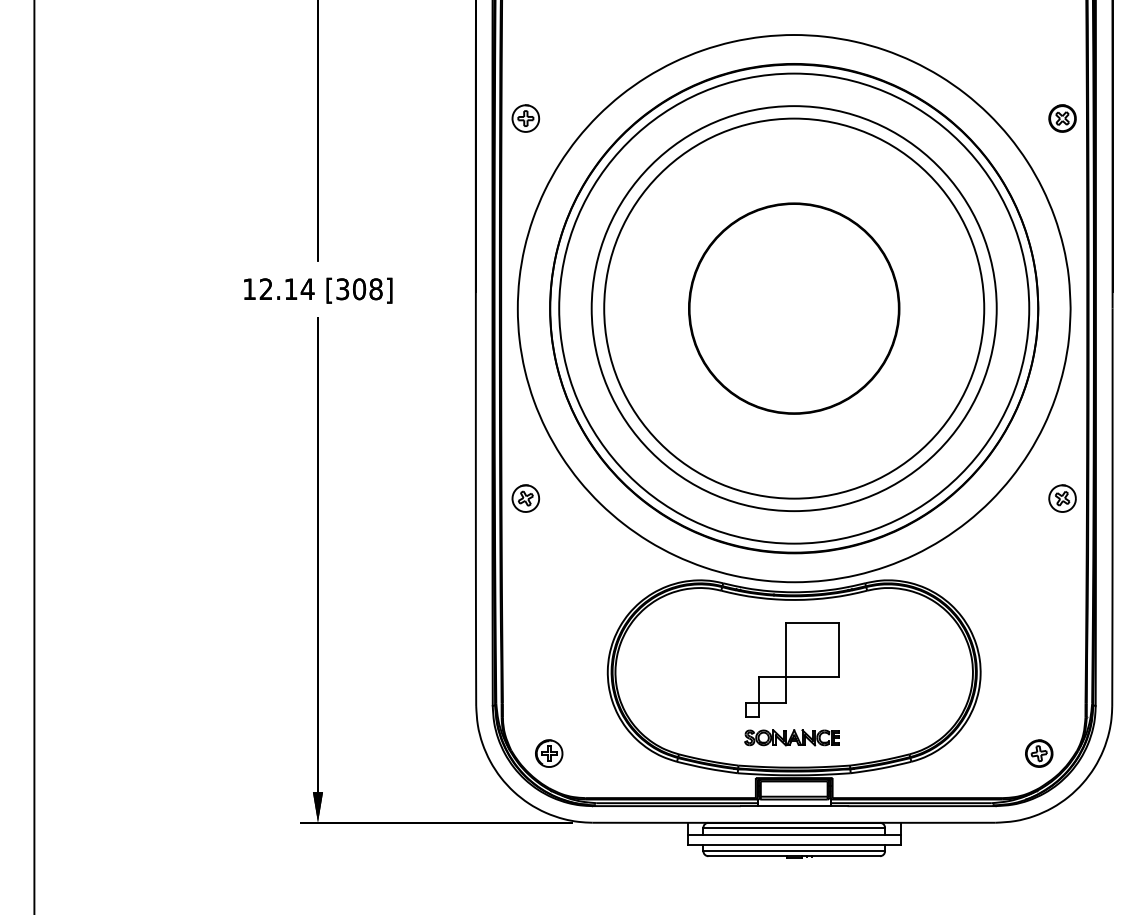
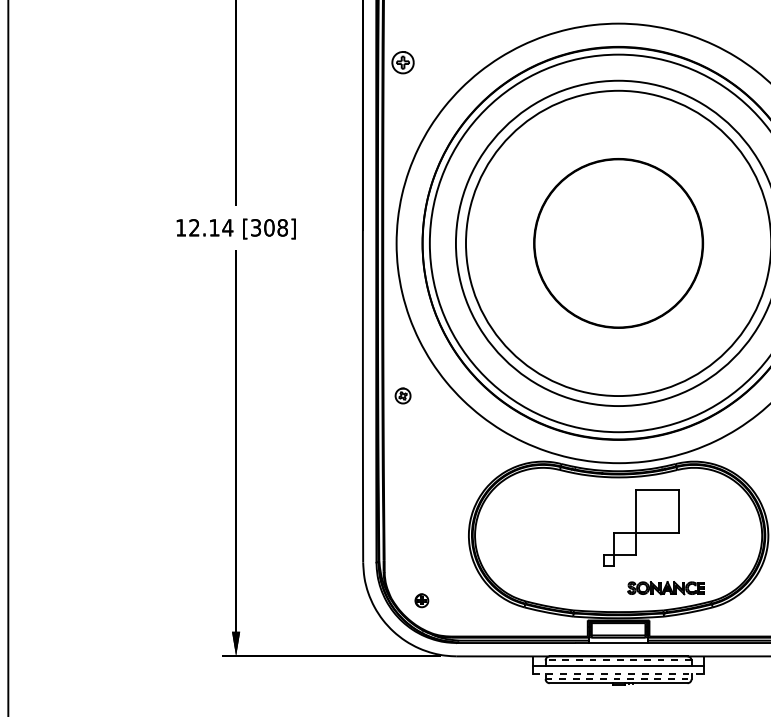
part: (525, 118) -> (402, 62), moved
part: (525, 498) -> (402, 395), size x0.7
part: (792, 669) -> (641, 527), moved
part: (791, 737) -> (665, 587), moved
part: (549, 753) -> (422, 600), size x0.6
line: (794, 827) -> (618, 660), solid -> dashed
line: (794, 844) -> (618, 673), solid -> dashed
line: (794, 851) -> (618, 679), solid -> dashed

